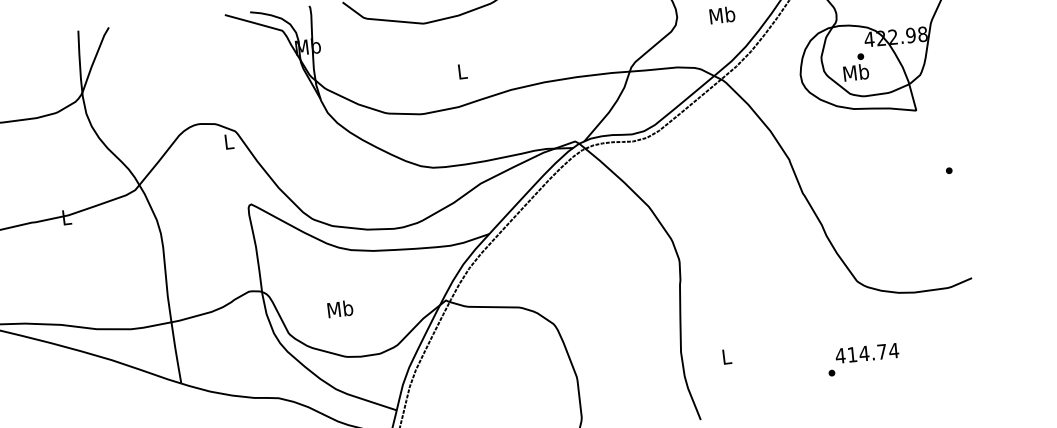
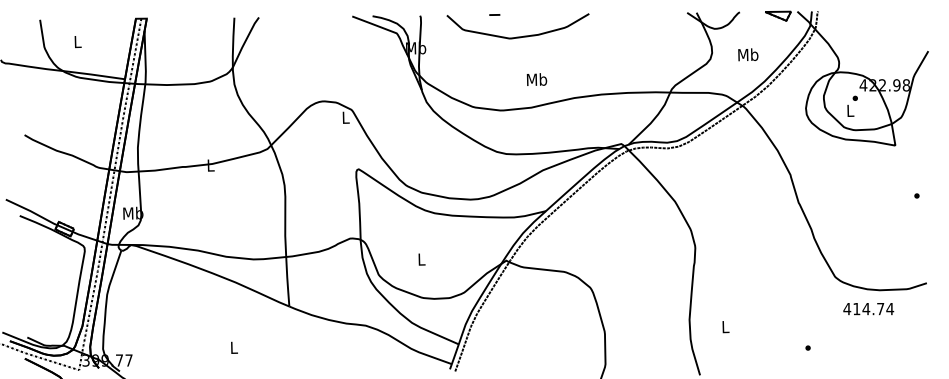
text: (461, 71) -> (536, 79), L -> Mb
text: (856, 72) -> (850, 110), Mb -> L
text: (340, 309) -> (421, 259), Mb -> L
text: (867, 353) -> (868, 309), moved

